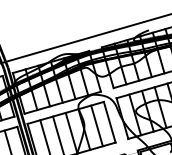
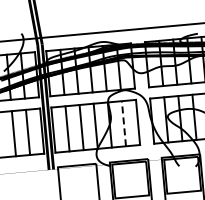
line: (96, 125) -> (123, 123), solid -> dashed

